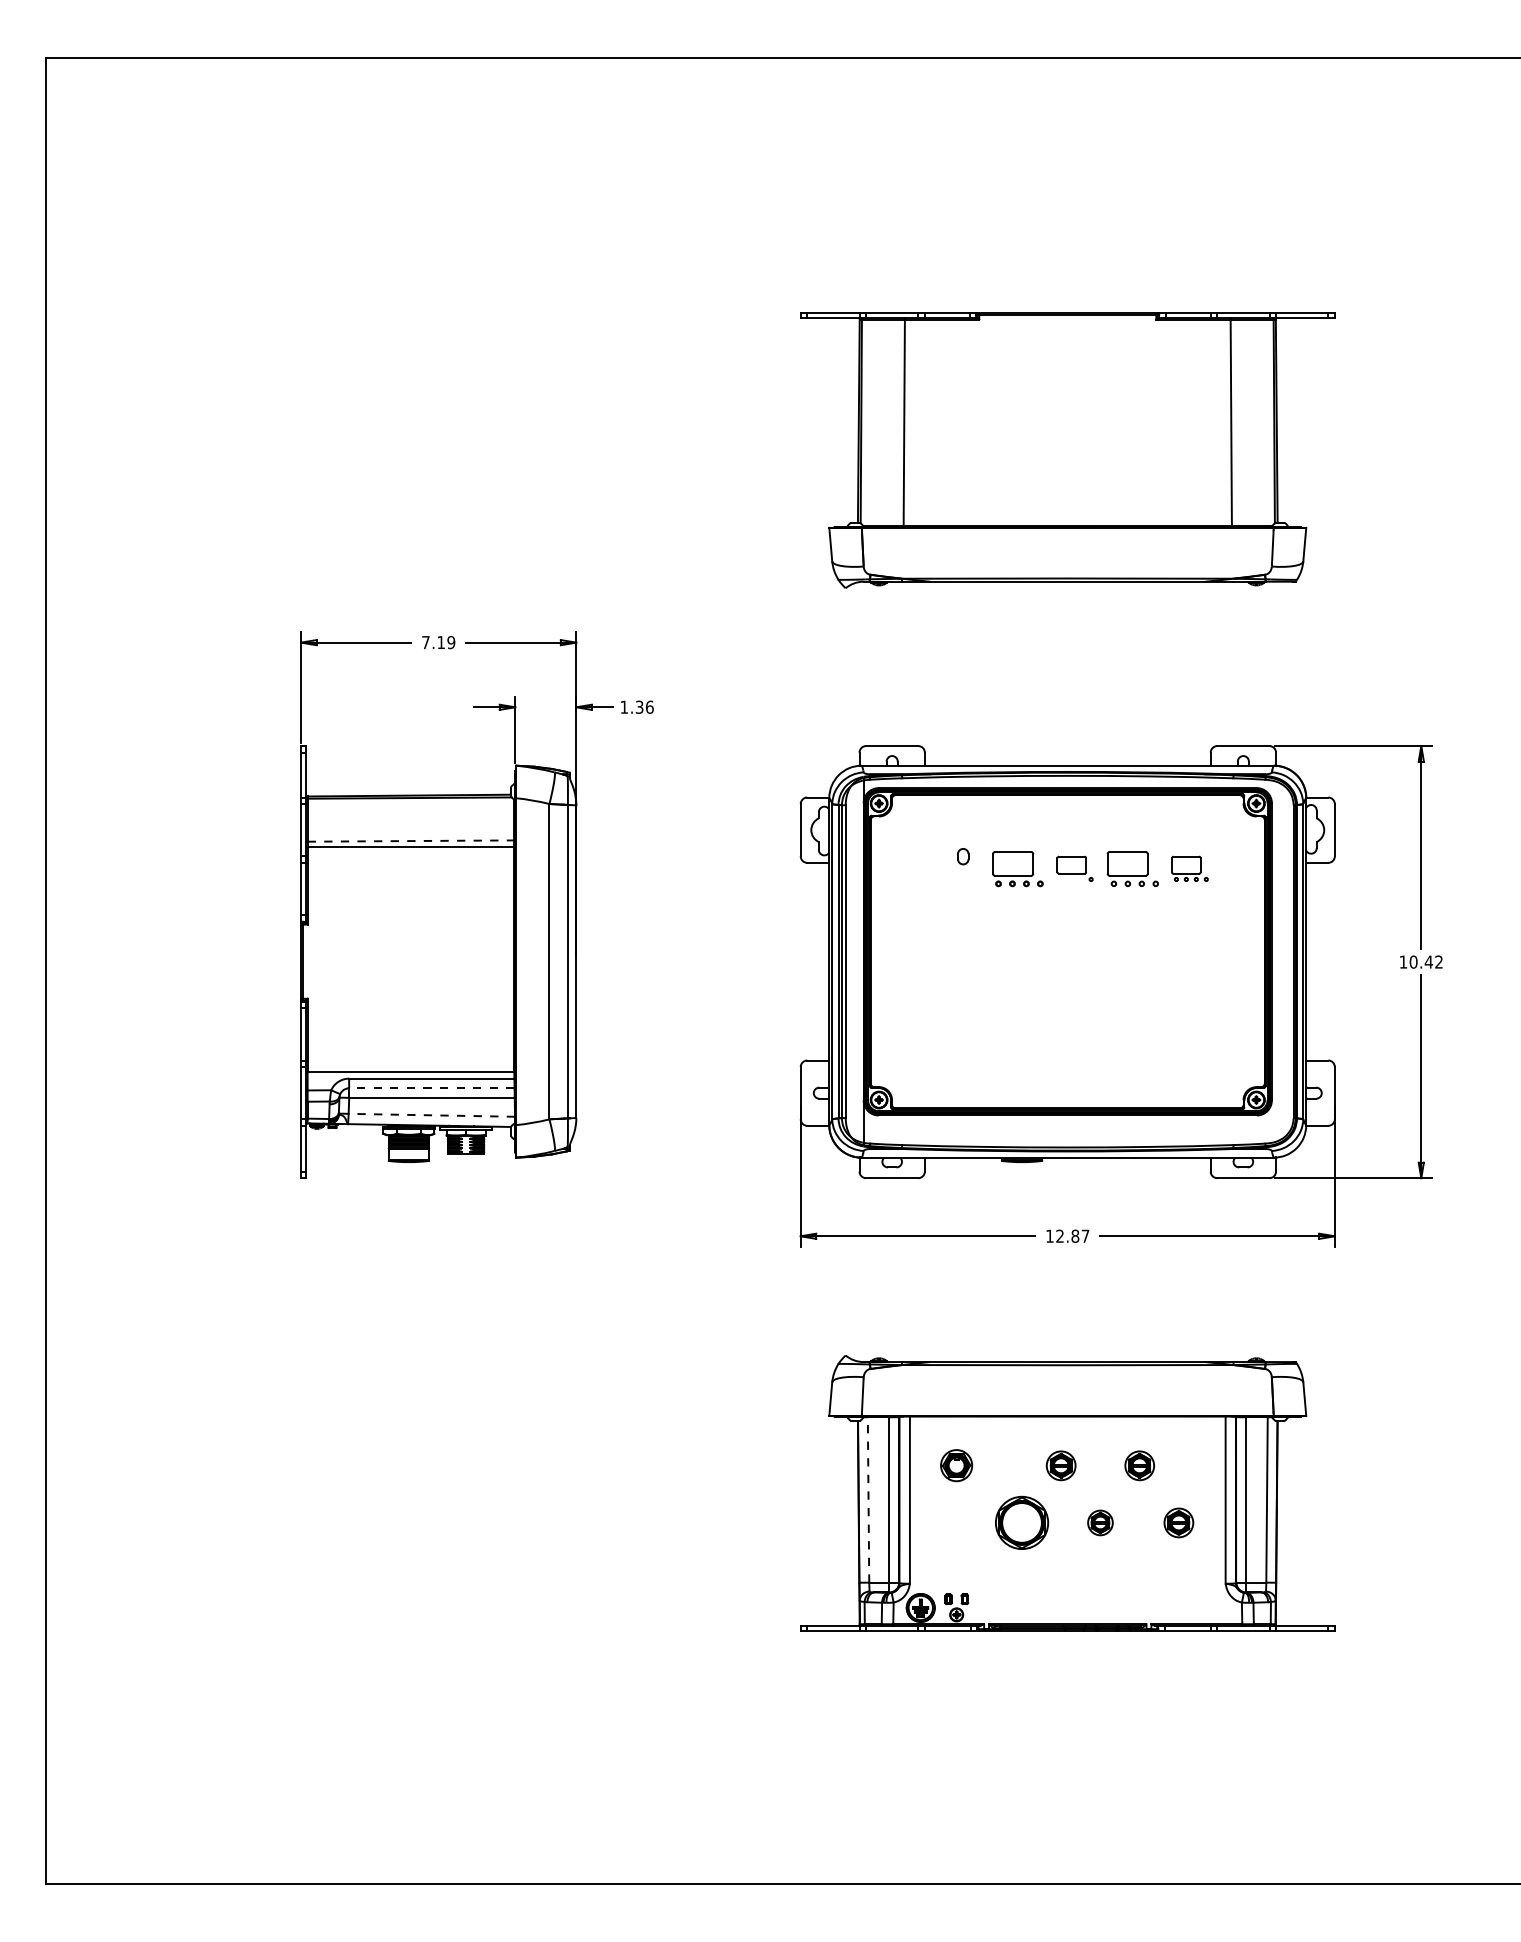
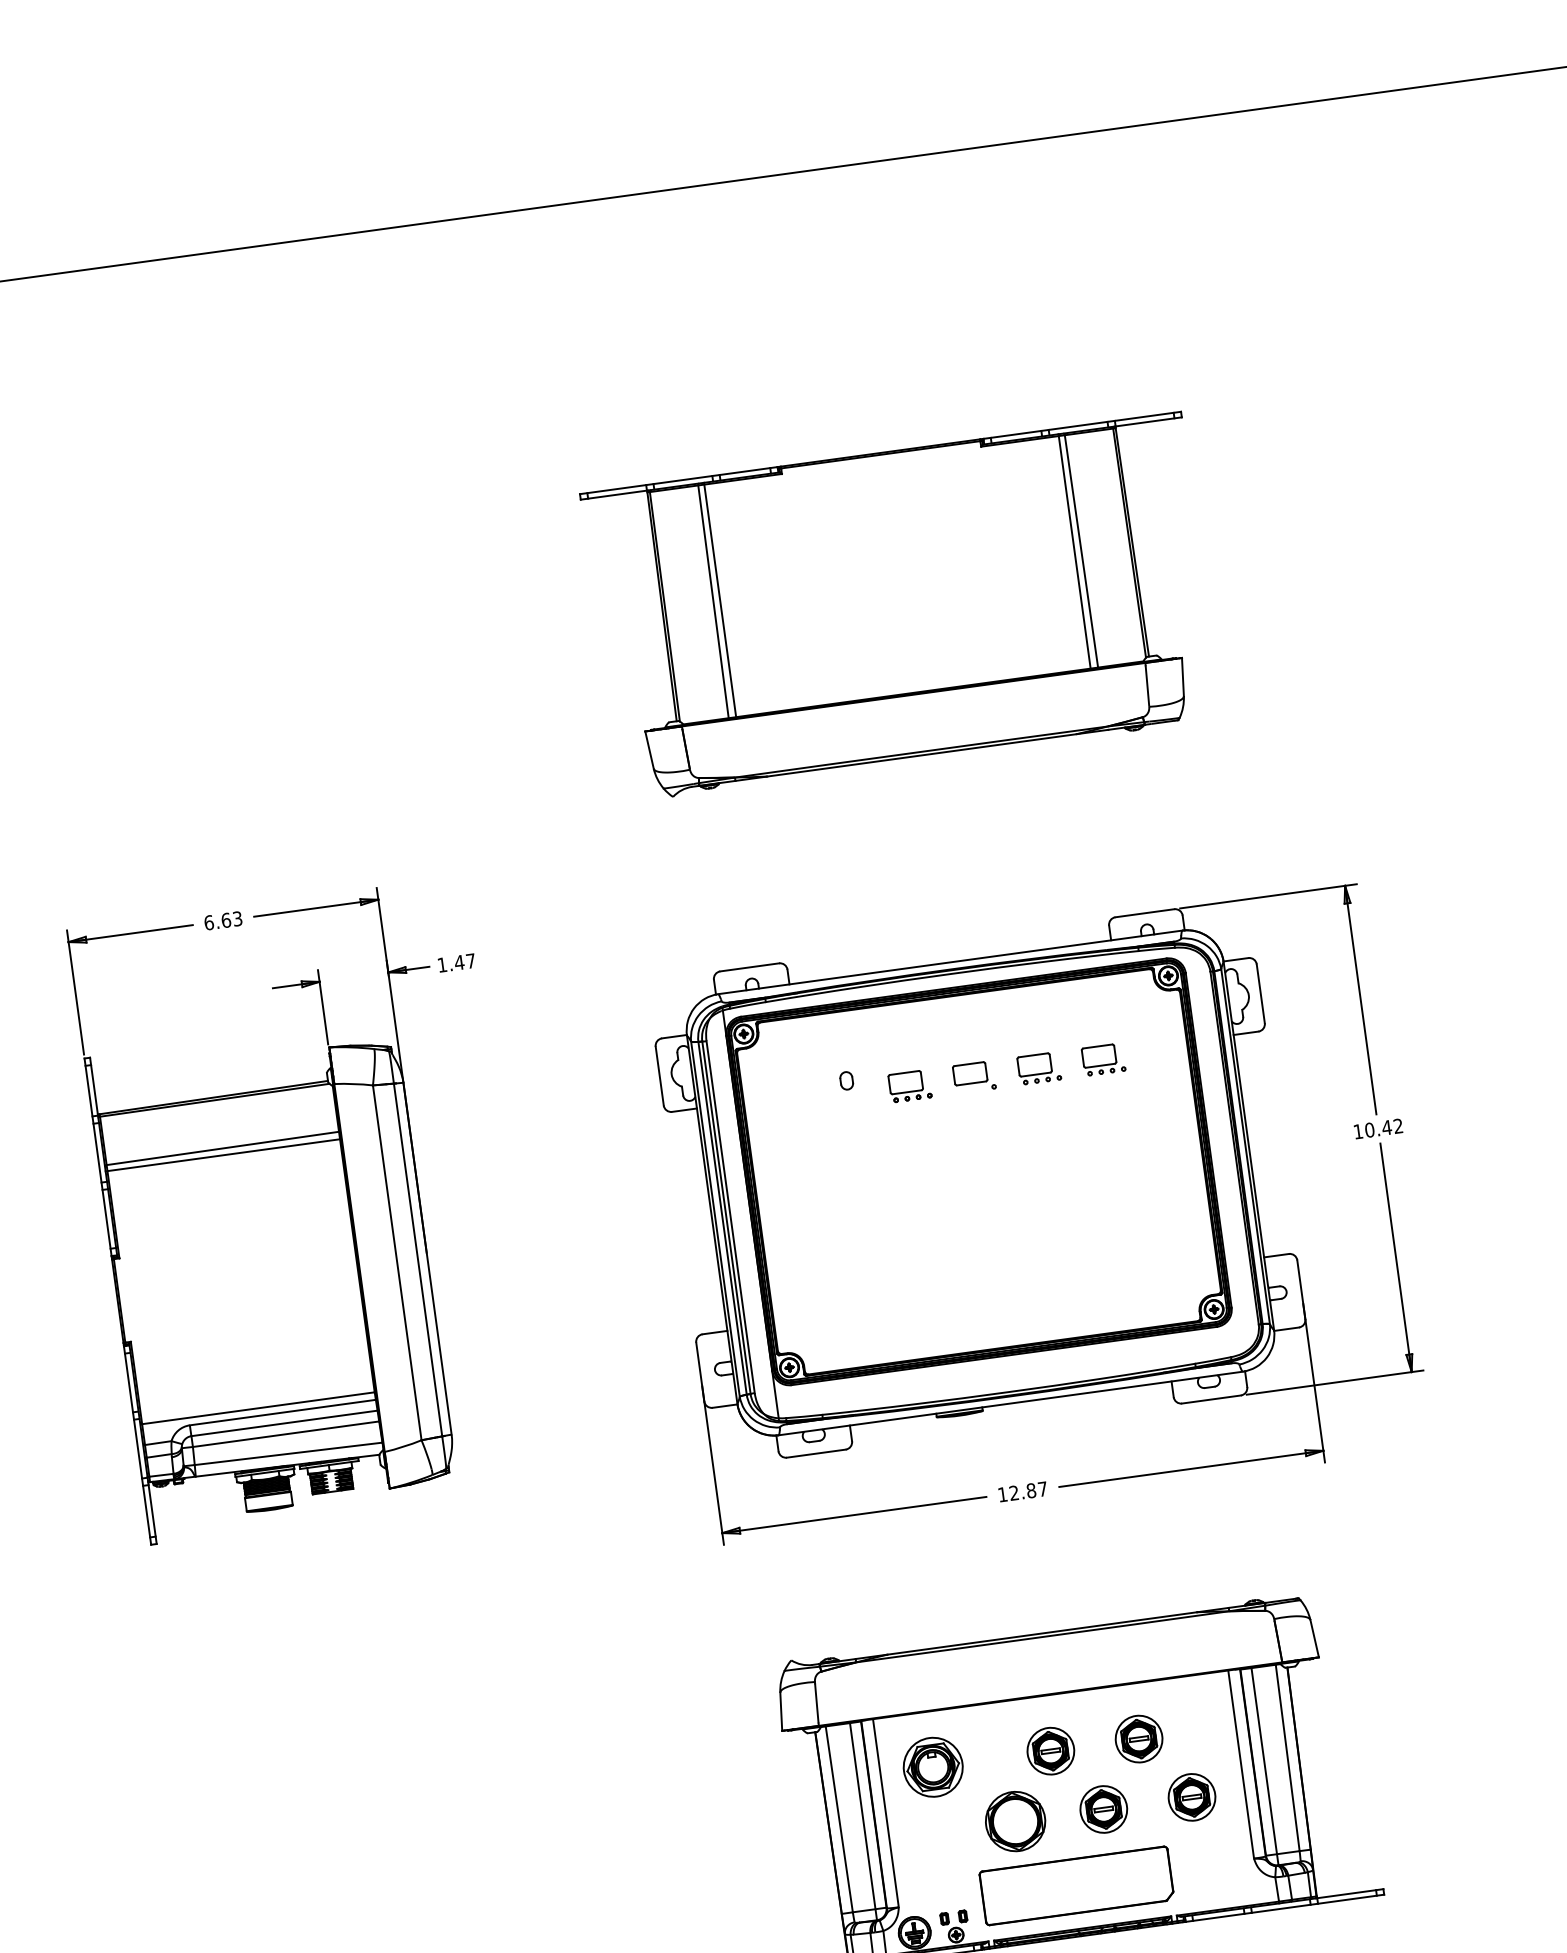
line: (910, 422) -> (720, 600), added
line: (1225, 422) -> (1074, 551), added
text: (438, 642) -> (223, 920), 7.19 -> 6.63
text: (644, 706) -> (464, 961), 1.36 -> 1.47
line: (411, 841) -> (223, 1148), dashed -> solid
part: (1017, 868) -> (909, 1085), size x0.71
part: (1132, 868) -> (1038, 1068), size x0.71
line: (431, 1088) -> (284, 1423), dashed -> solid
line: (431, 1115) -> (288, 1454), dashed -> solid
part: (956, 1465) -> (932, 1767), size x1.67
part: (1060, 1465) -> (1049, 1751), size x1.43
part: (1139, 1465) -> (1138, 1738), size x1.43
line: (868, 1499) -> (839, 1818), dashed -> solid
part: (1100, 1522) -> (1103, 1808), size x1.67
part: (1178, 1522) -> (1191, 1796), size x1.43
part: (1067, 1586) -> (1076, 1886), added

